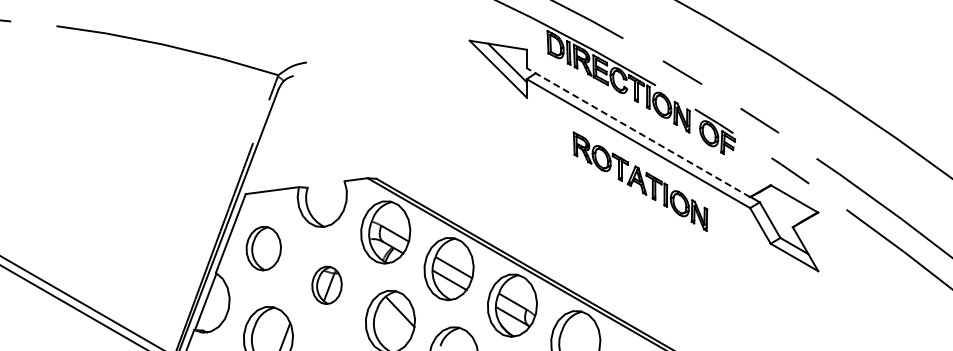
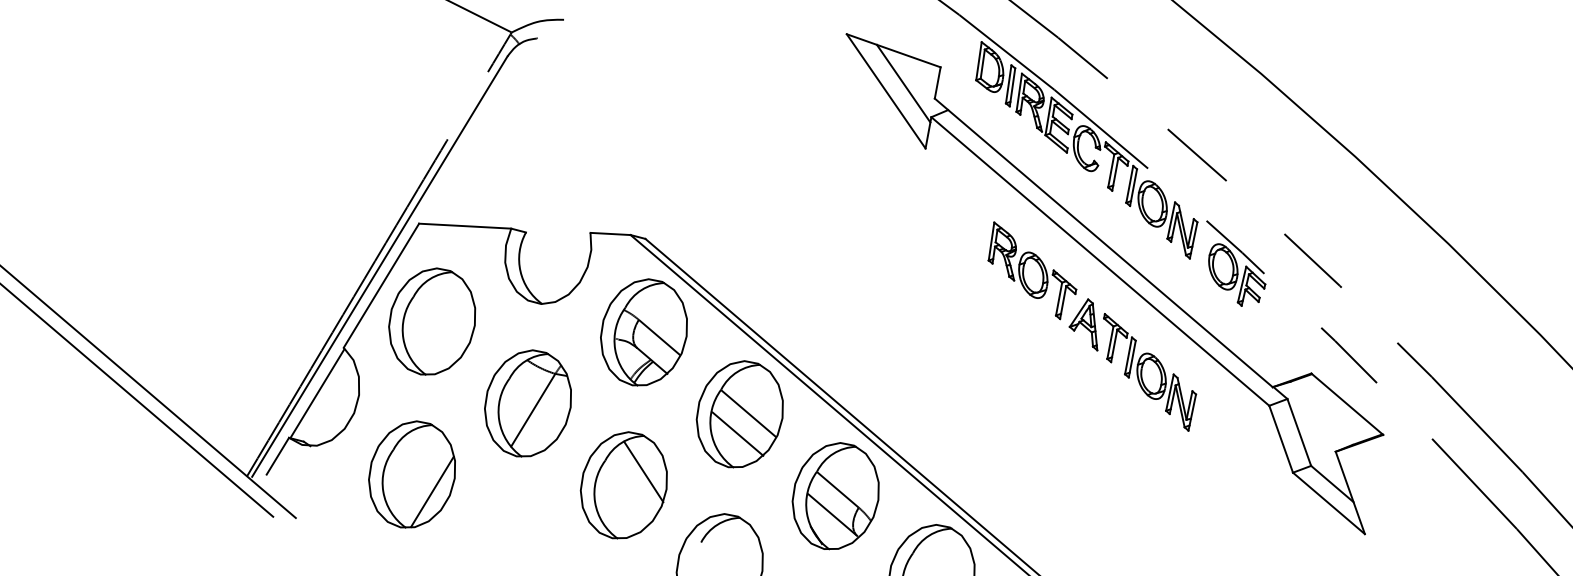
line: (638, 132) -> (1103, 242), dashed -> solid
part: (263, 248) -> (432, 321), size x1.43
part: (326, 285) -> (527, 403), size x1.67

